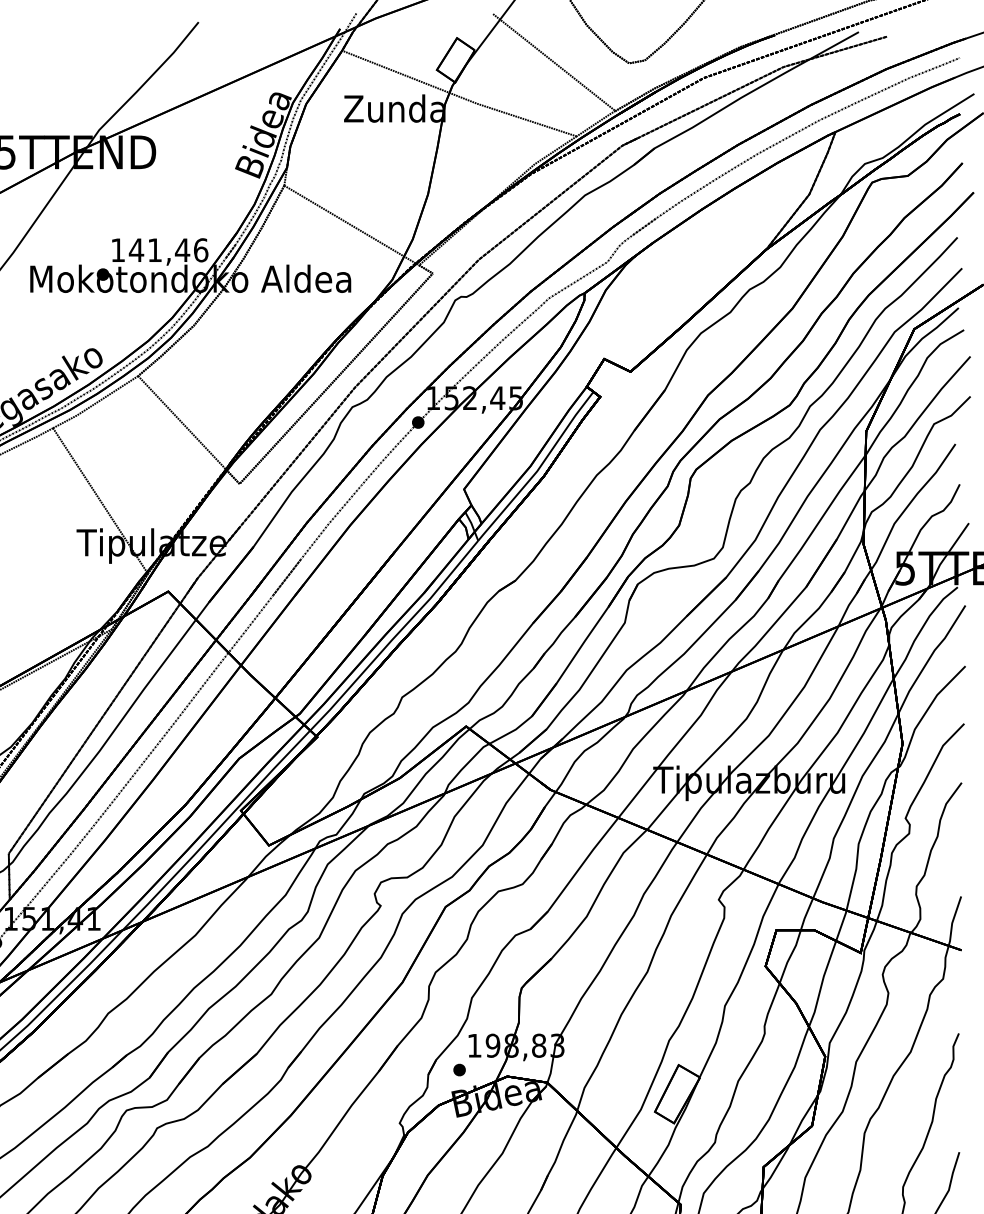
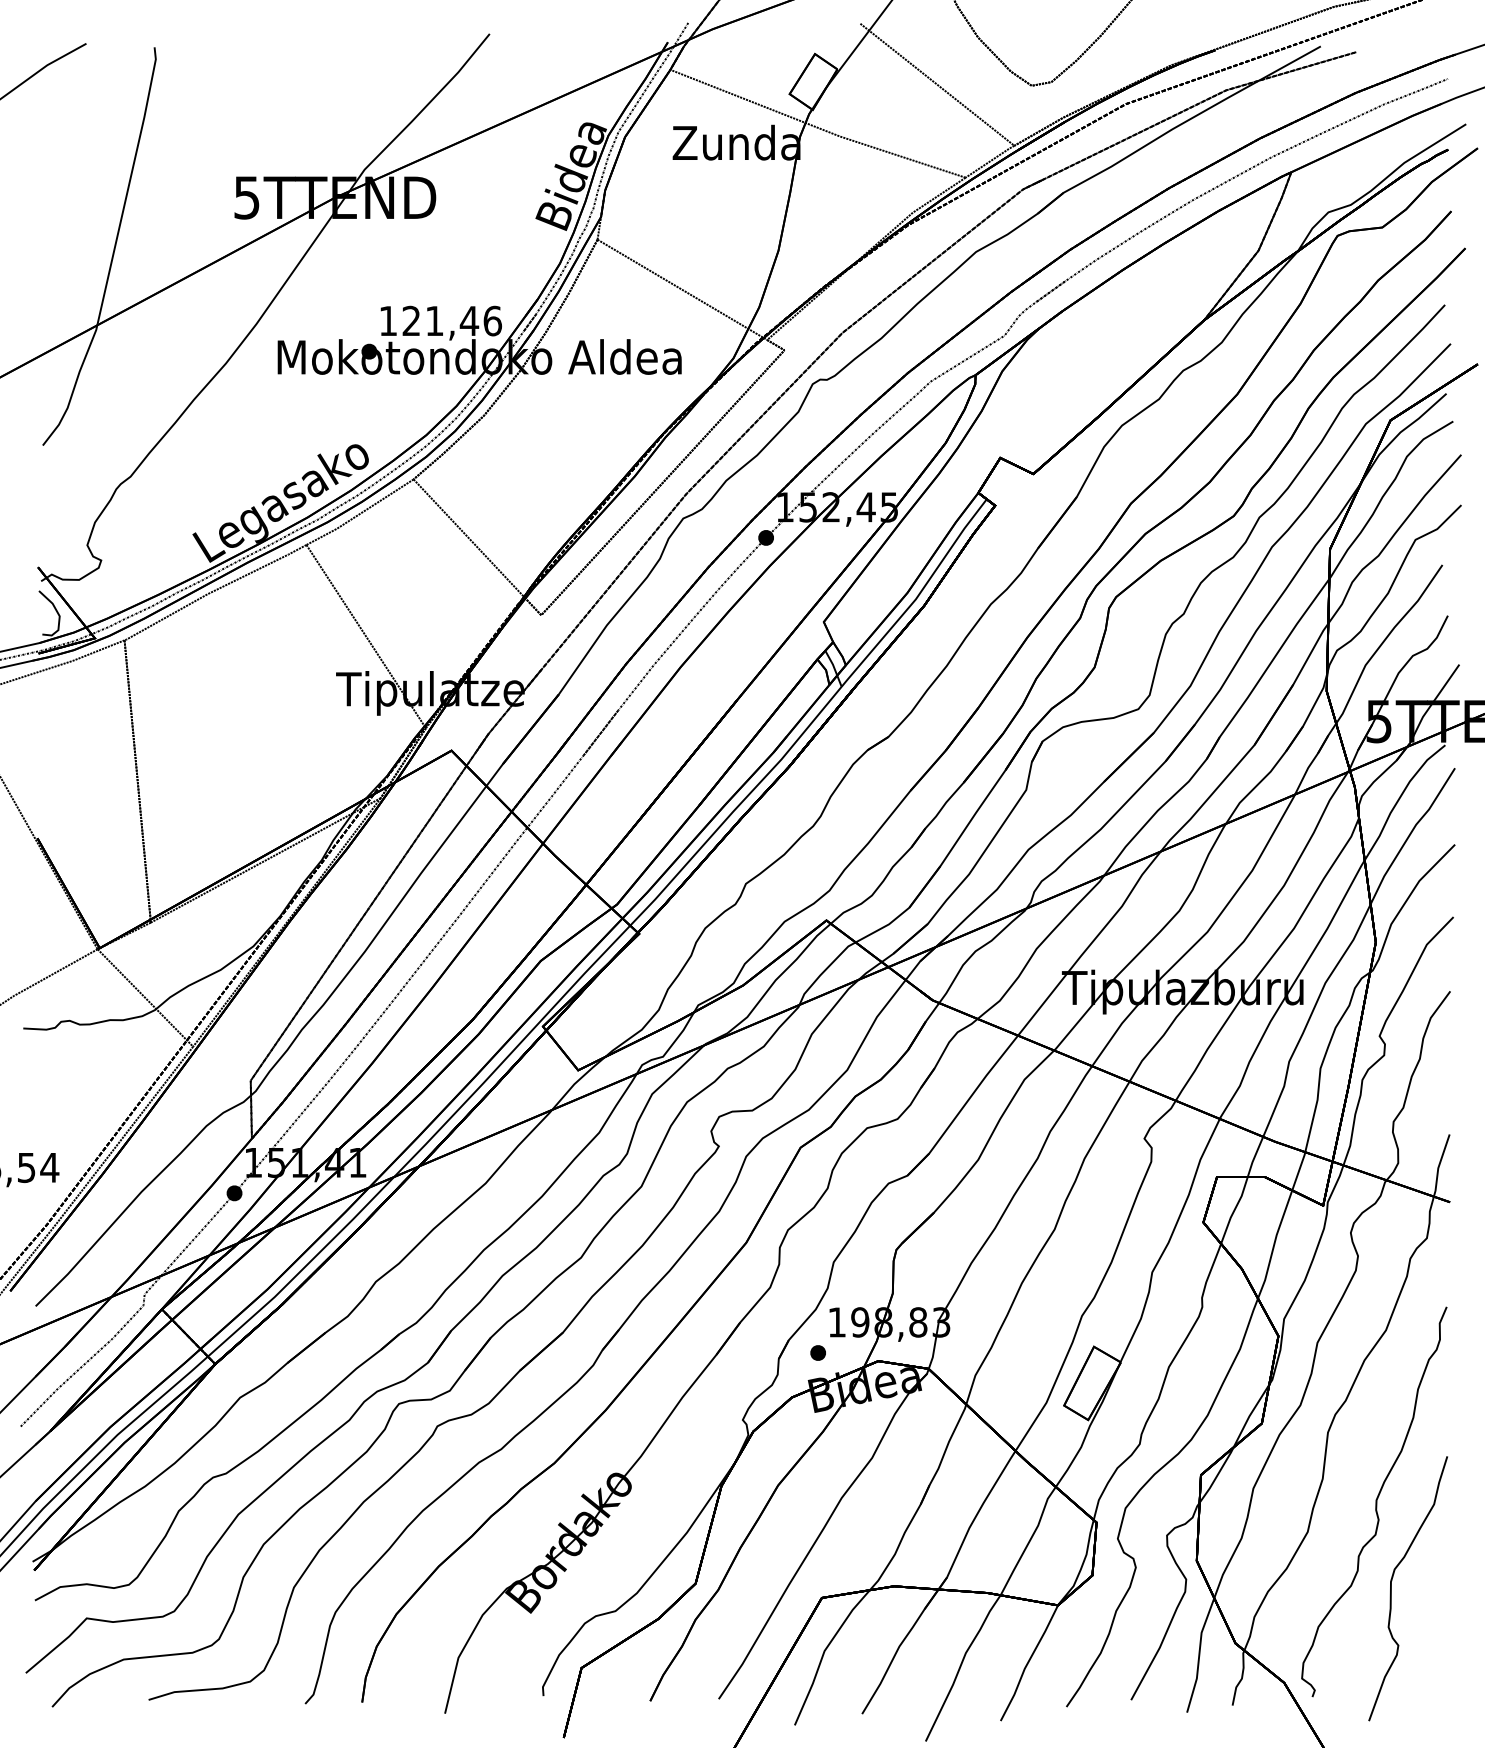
text: (136, 249) -> (411, 320), 141,46 -> 121,46

